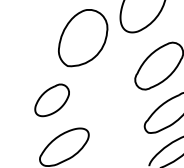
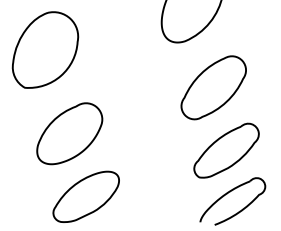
part: (83, 37) -> (45, 49), moved
part: (51, 100) -> (69, 133), size x1.43

